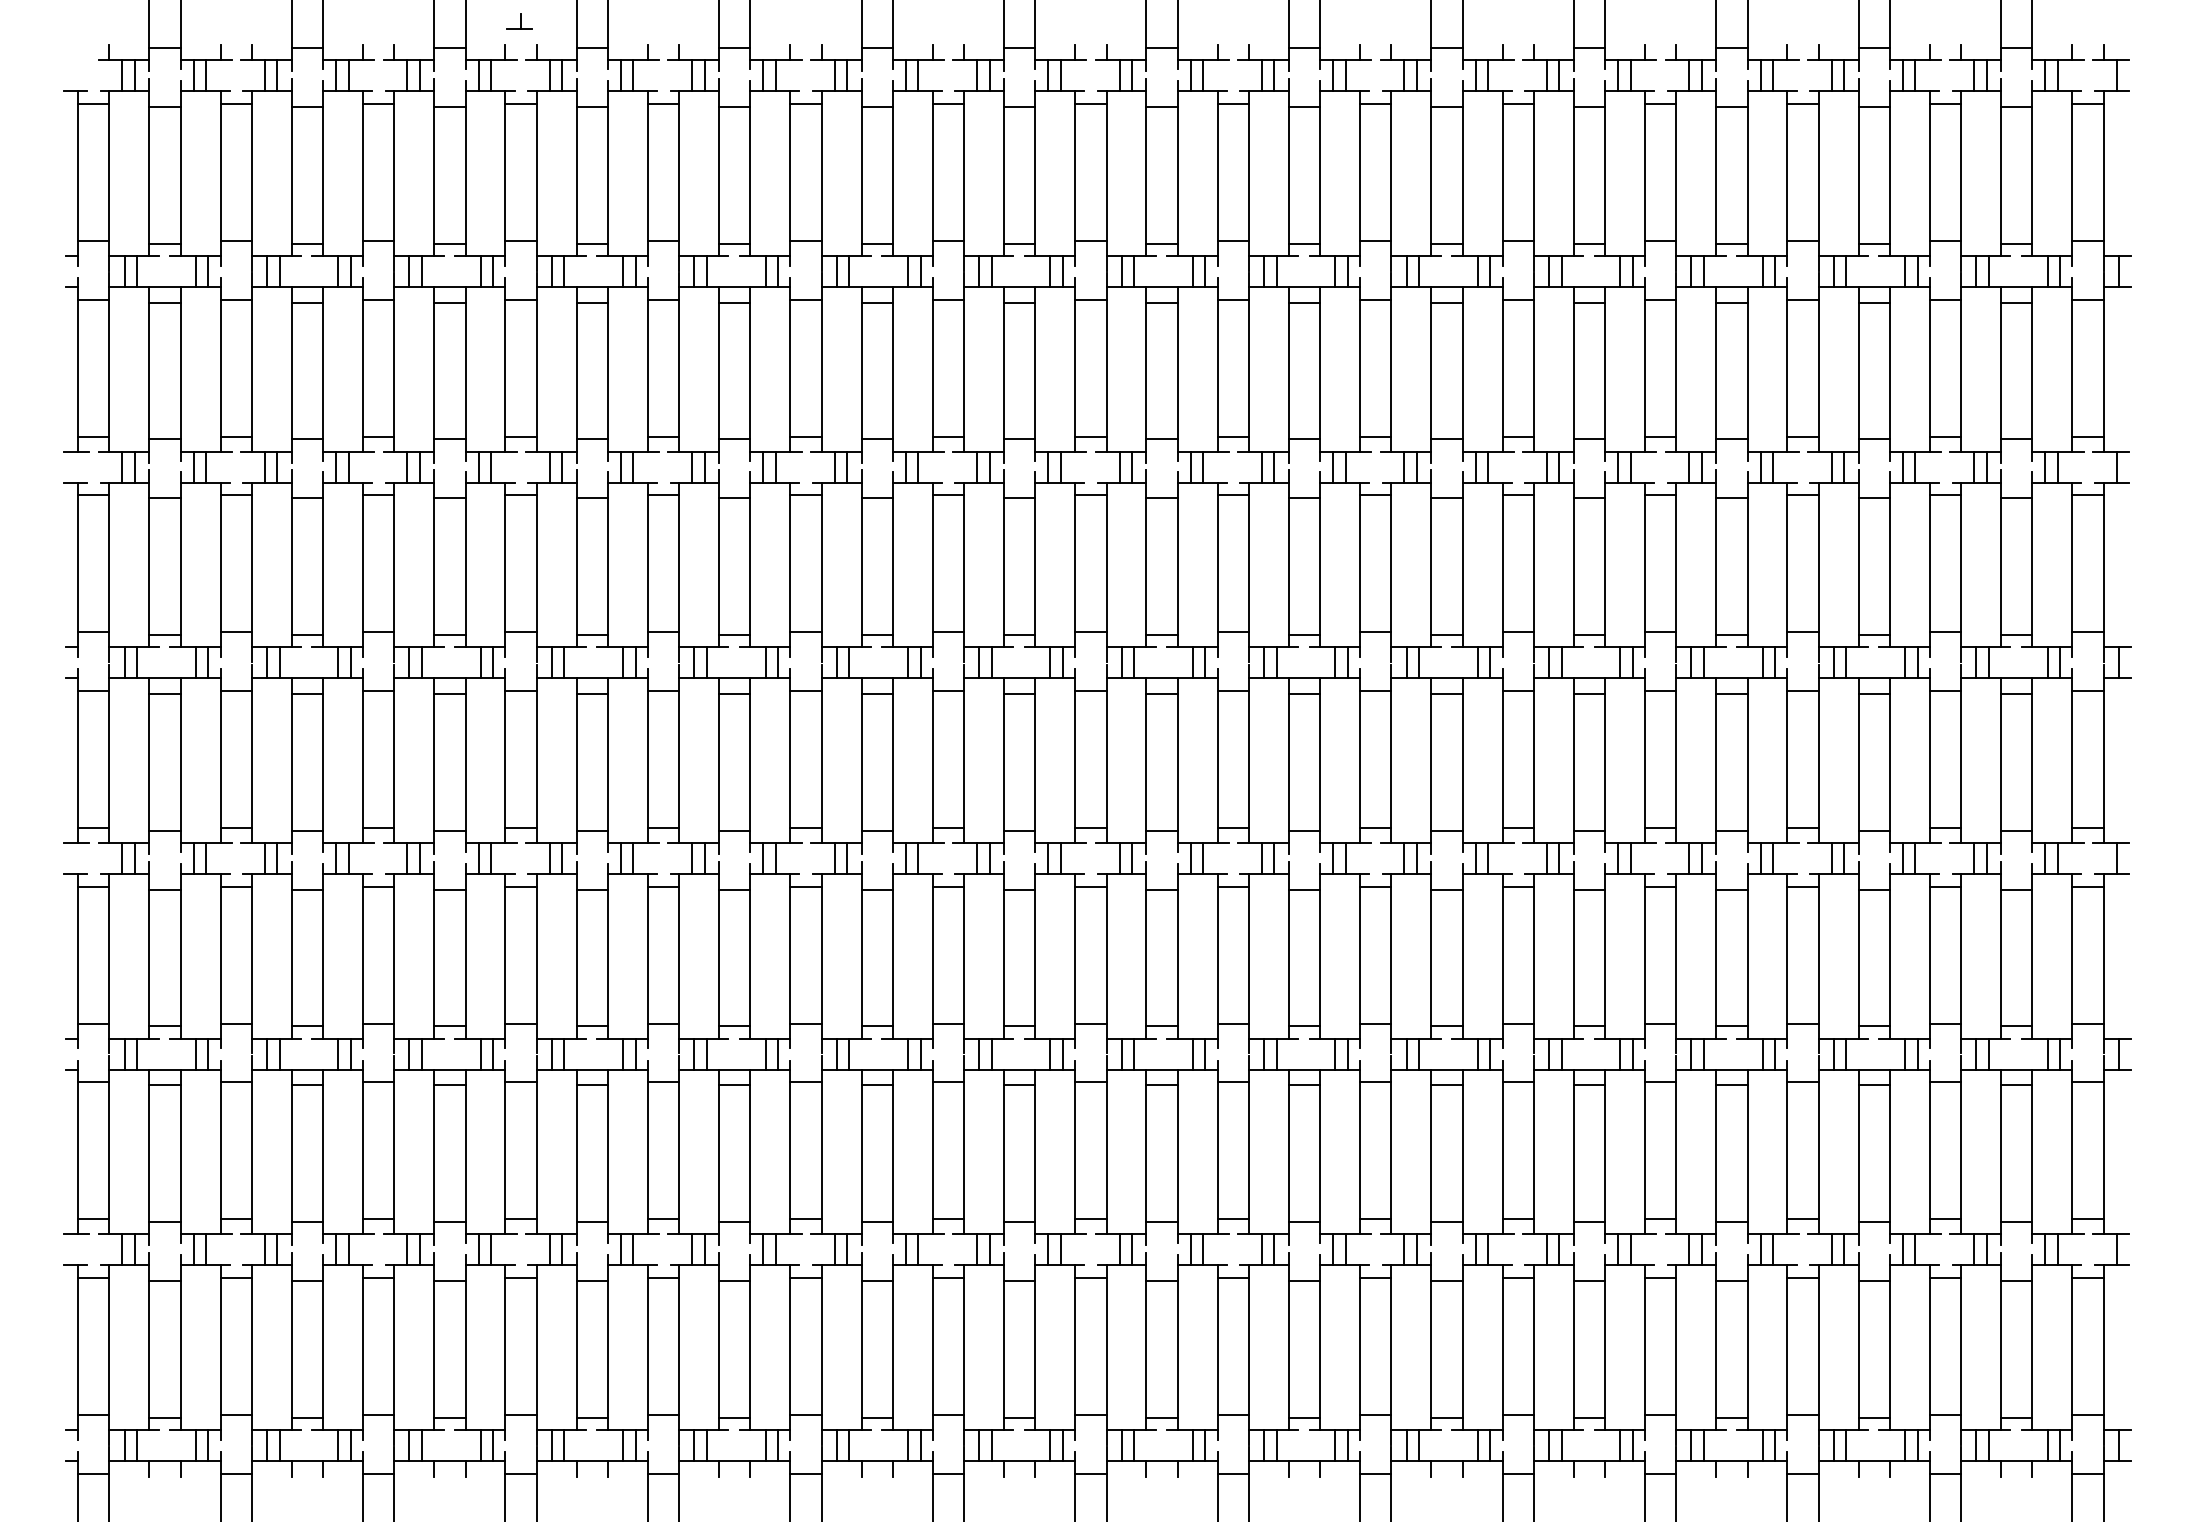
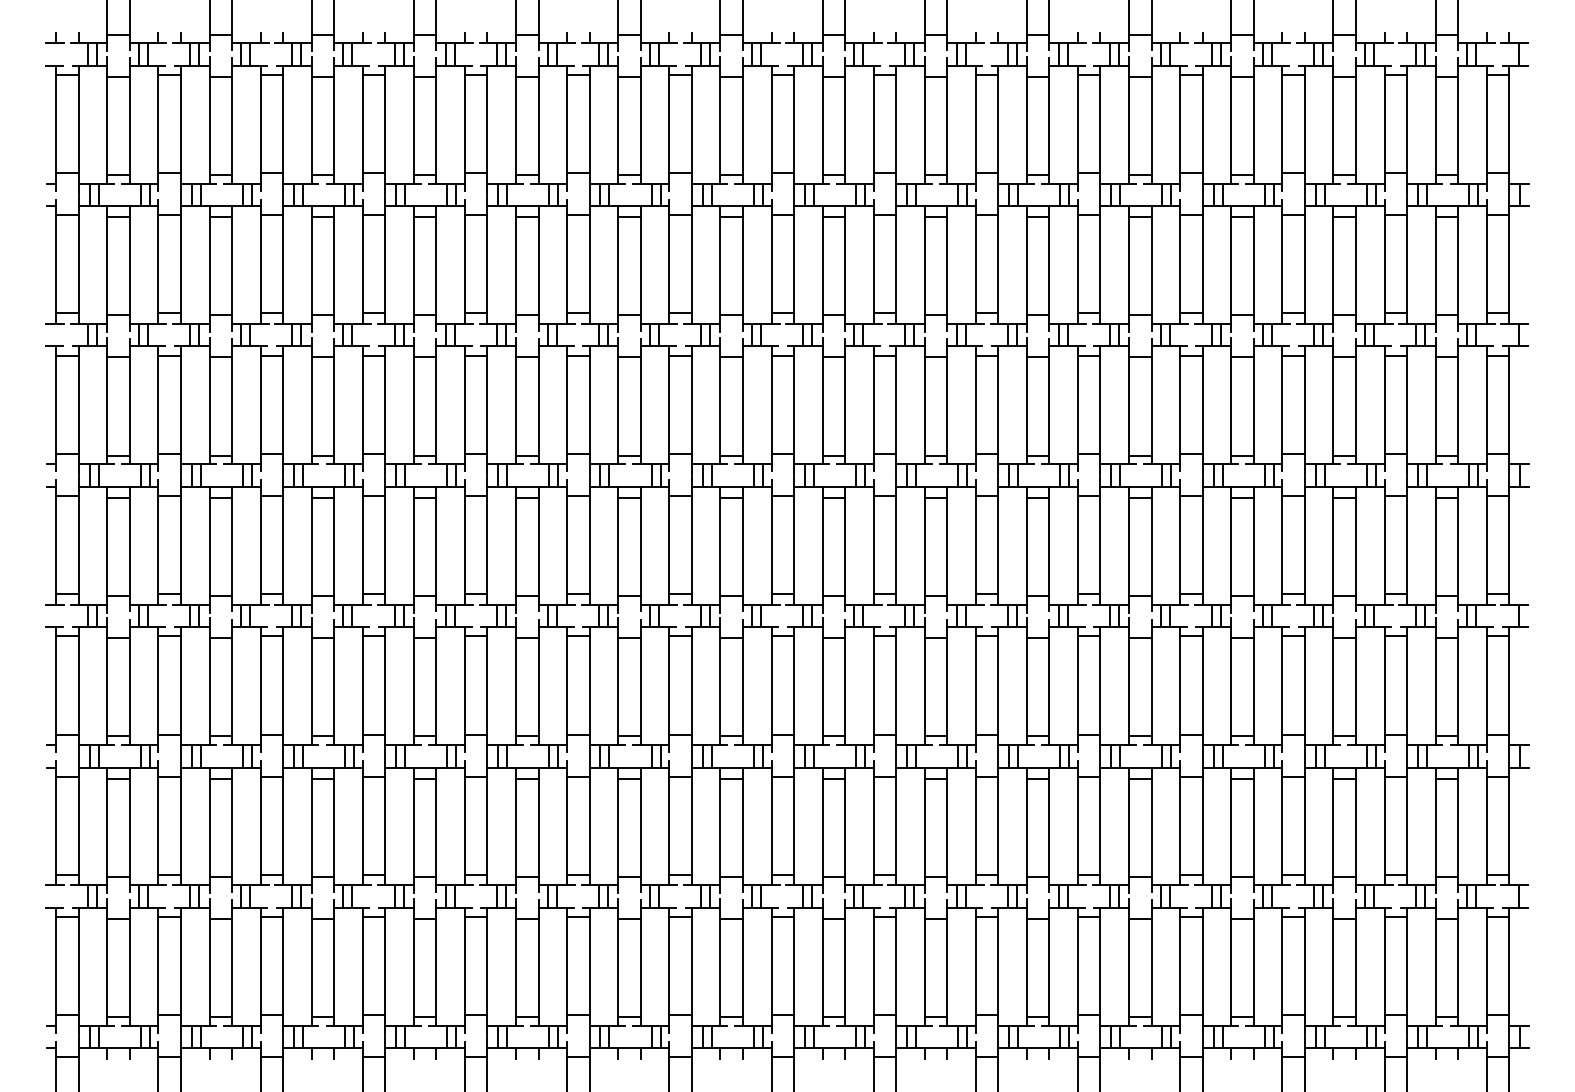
part: (519, 21) -> (55, 37), moved

